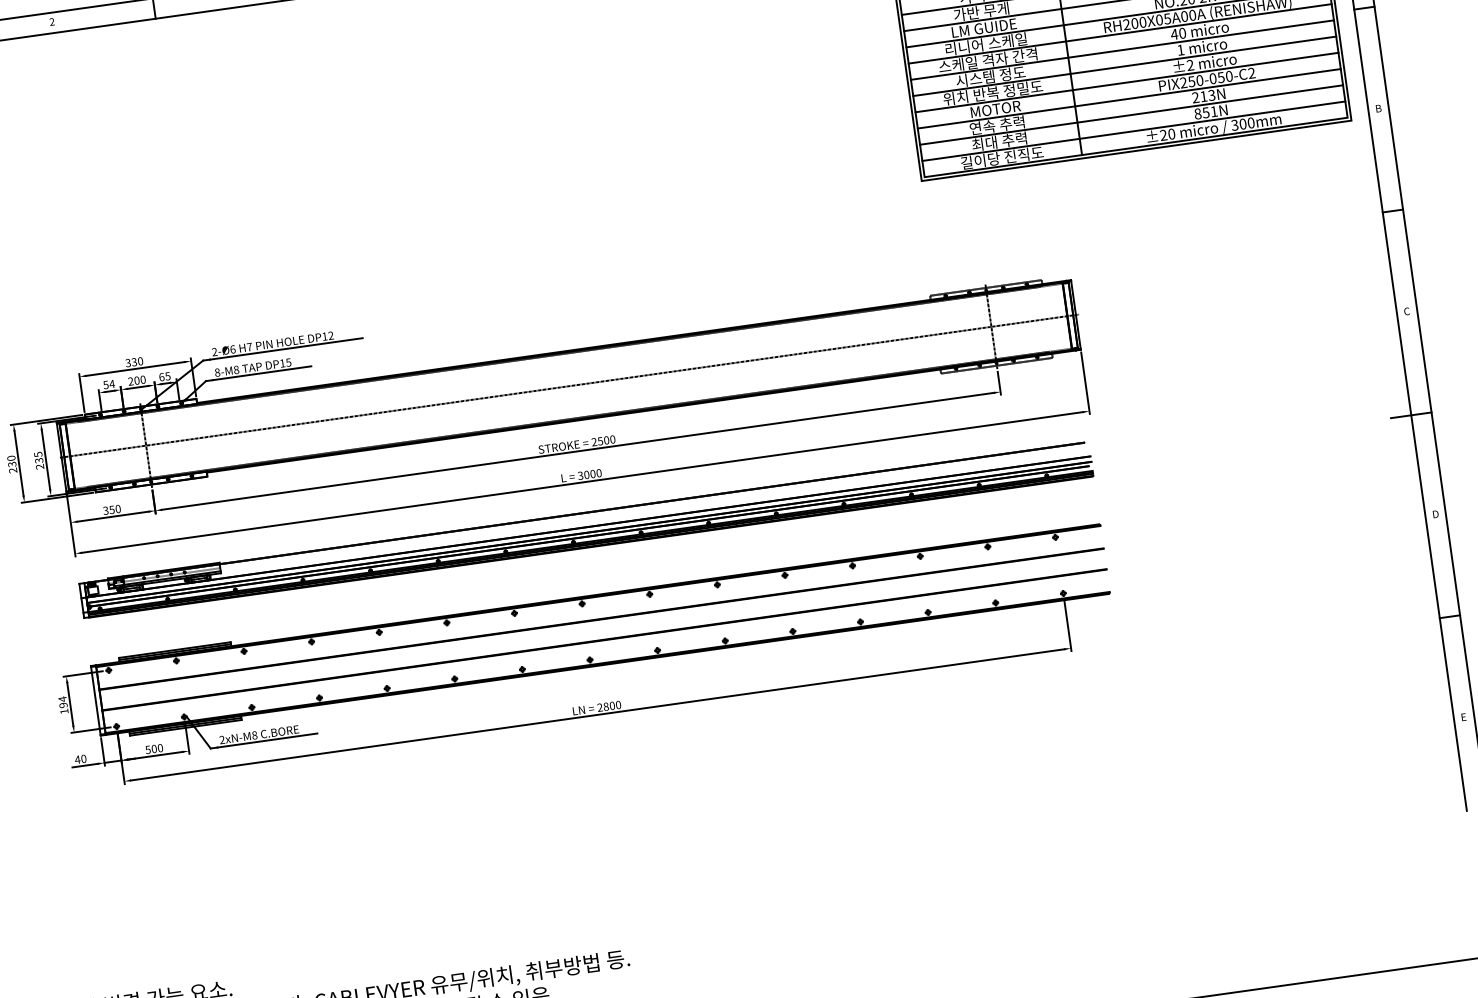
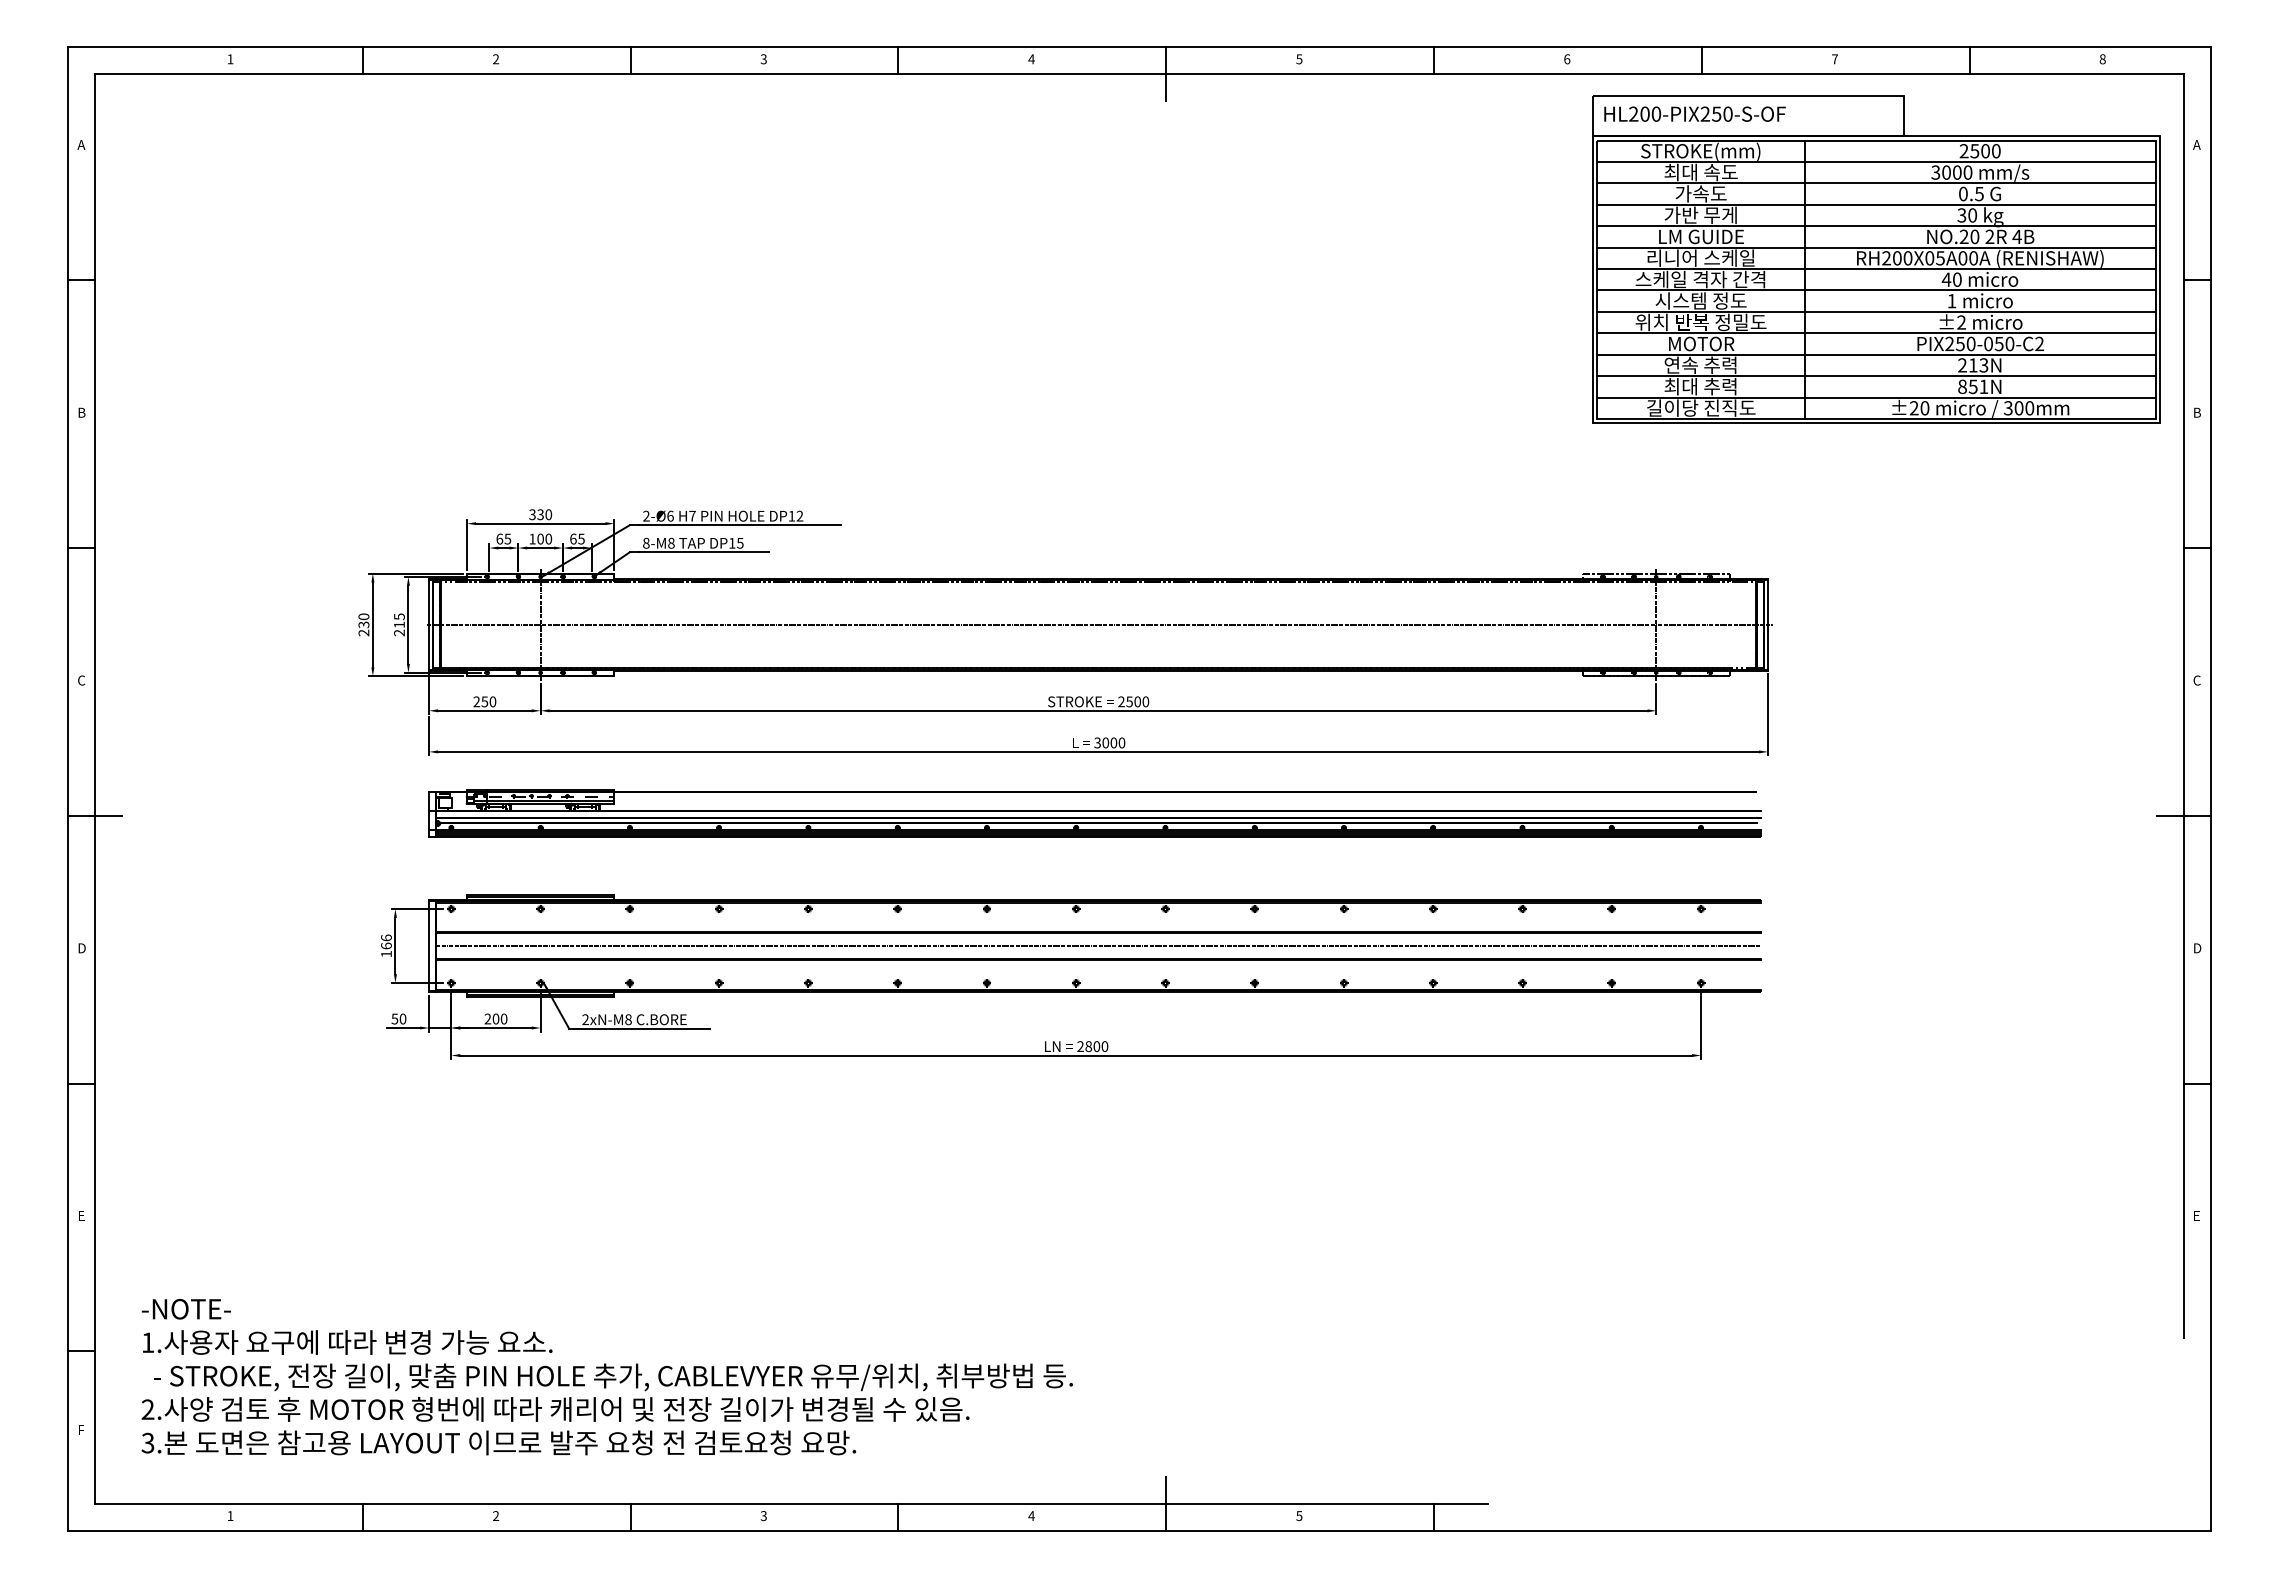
text: (130, 381) -> (532, 538), 200 -> 100
text: (108, 384) -> (503, 538), 54 -> 65
text: (39, 460) -> (399, 624), 235 -> 215
text: (105, 511) -> (476, 702), 350 -> 250
line: (602, 629) -> (1098, 946), added
text: (63, 701) -> (386, 941), 194 -> 166
text: (147, 749) -> (487, 1018), 500 -> 200
text: (77, 759) -> (394, 1018), 40 -> 50

